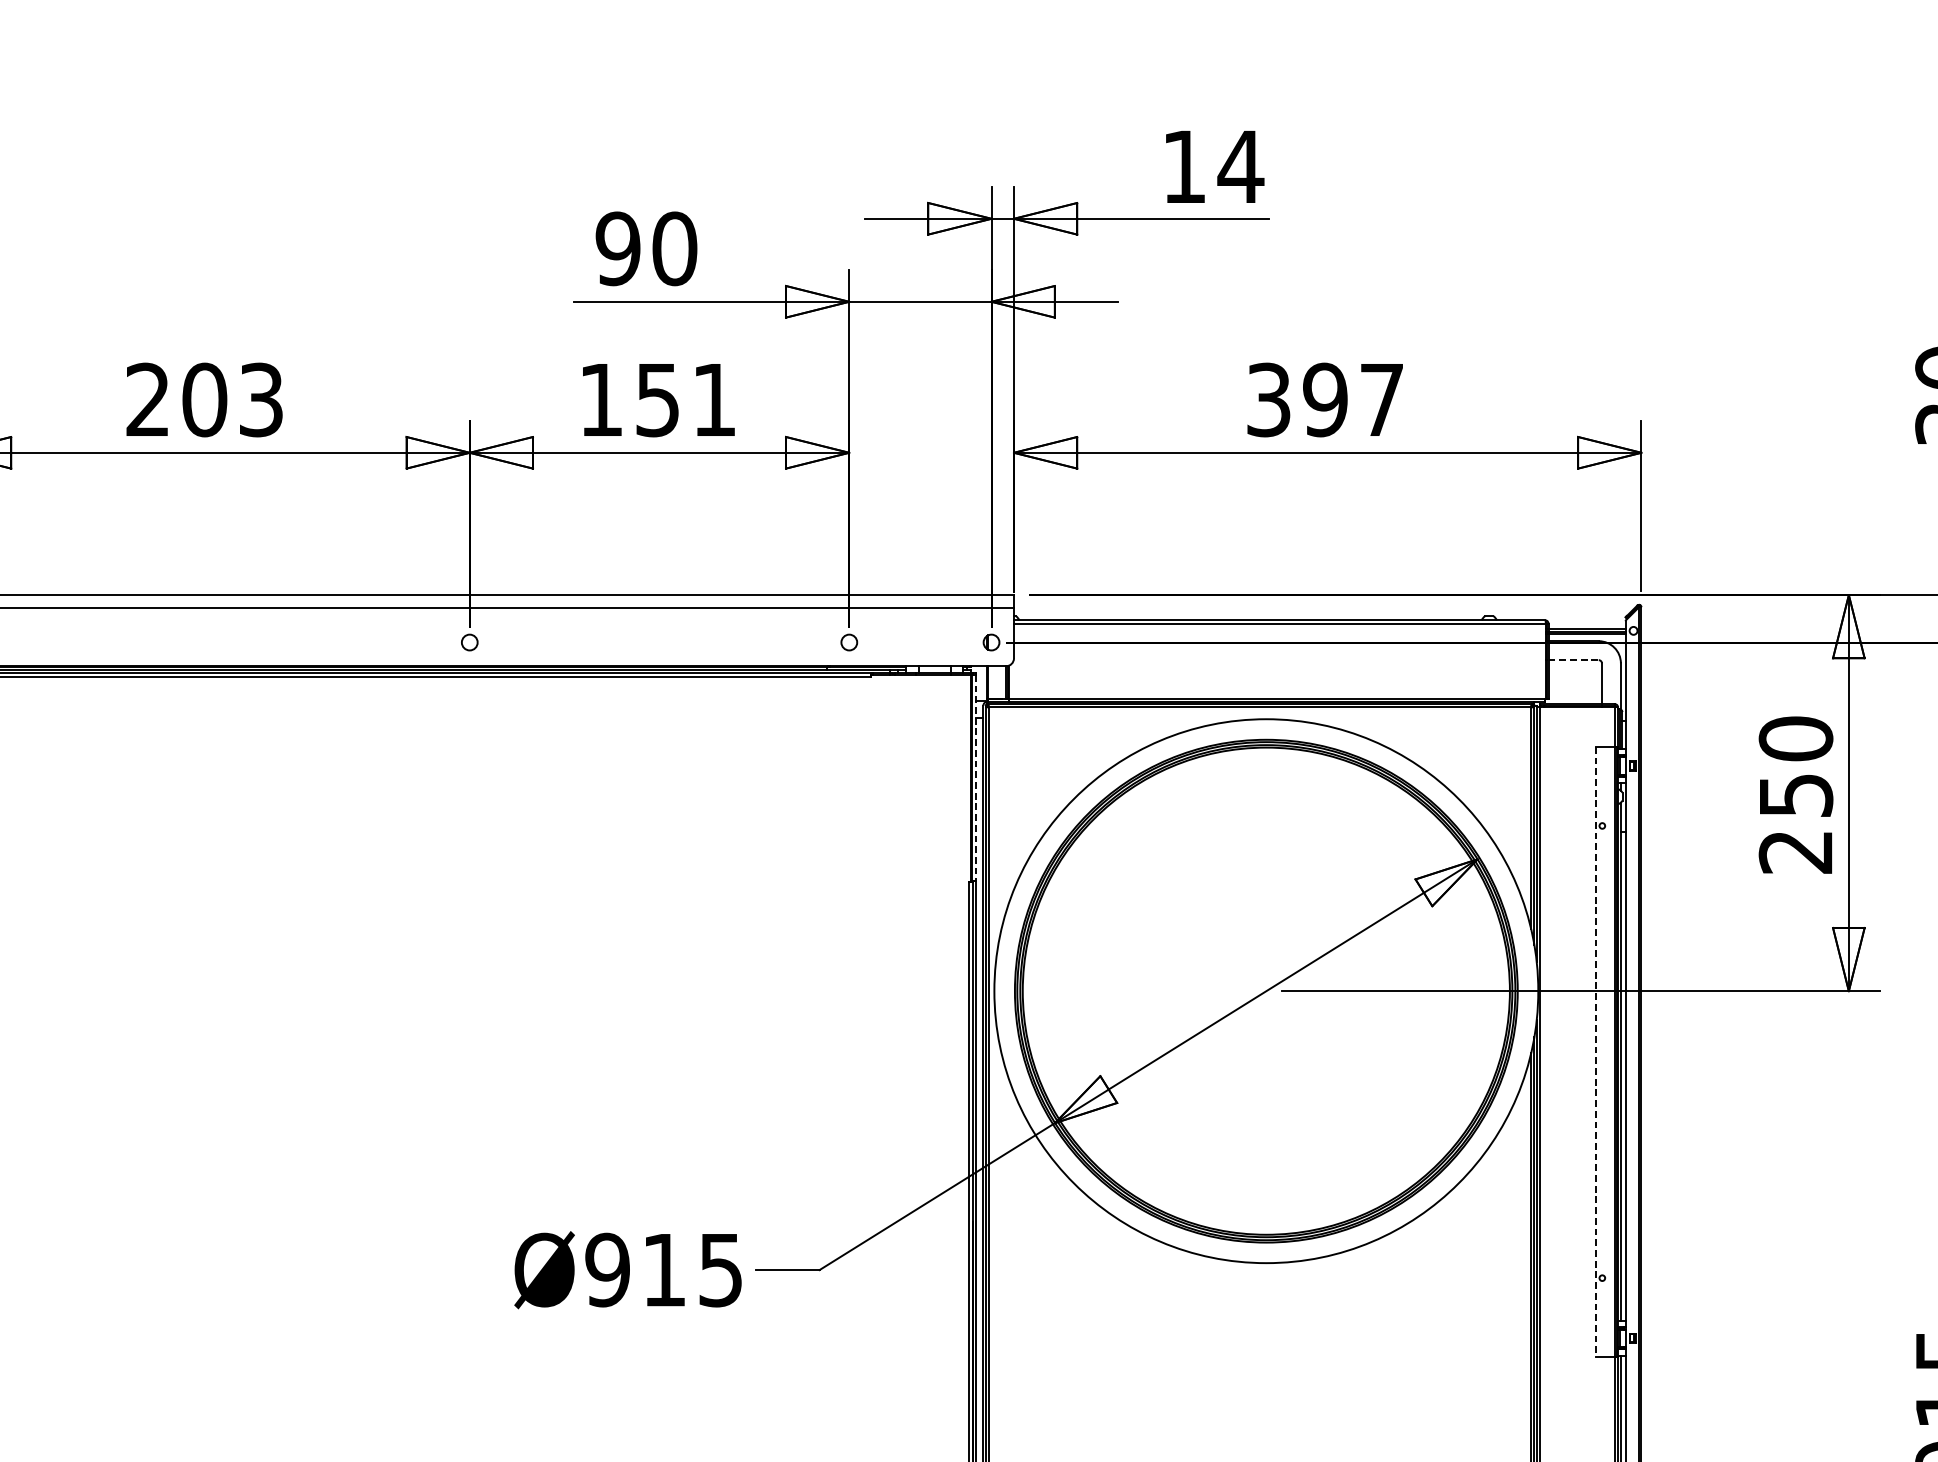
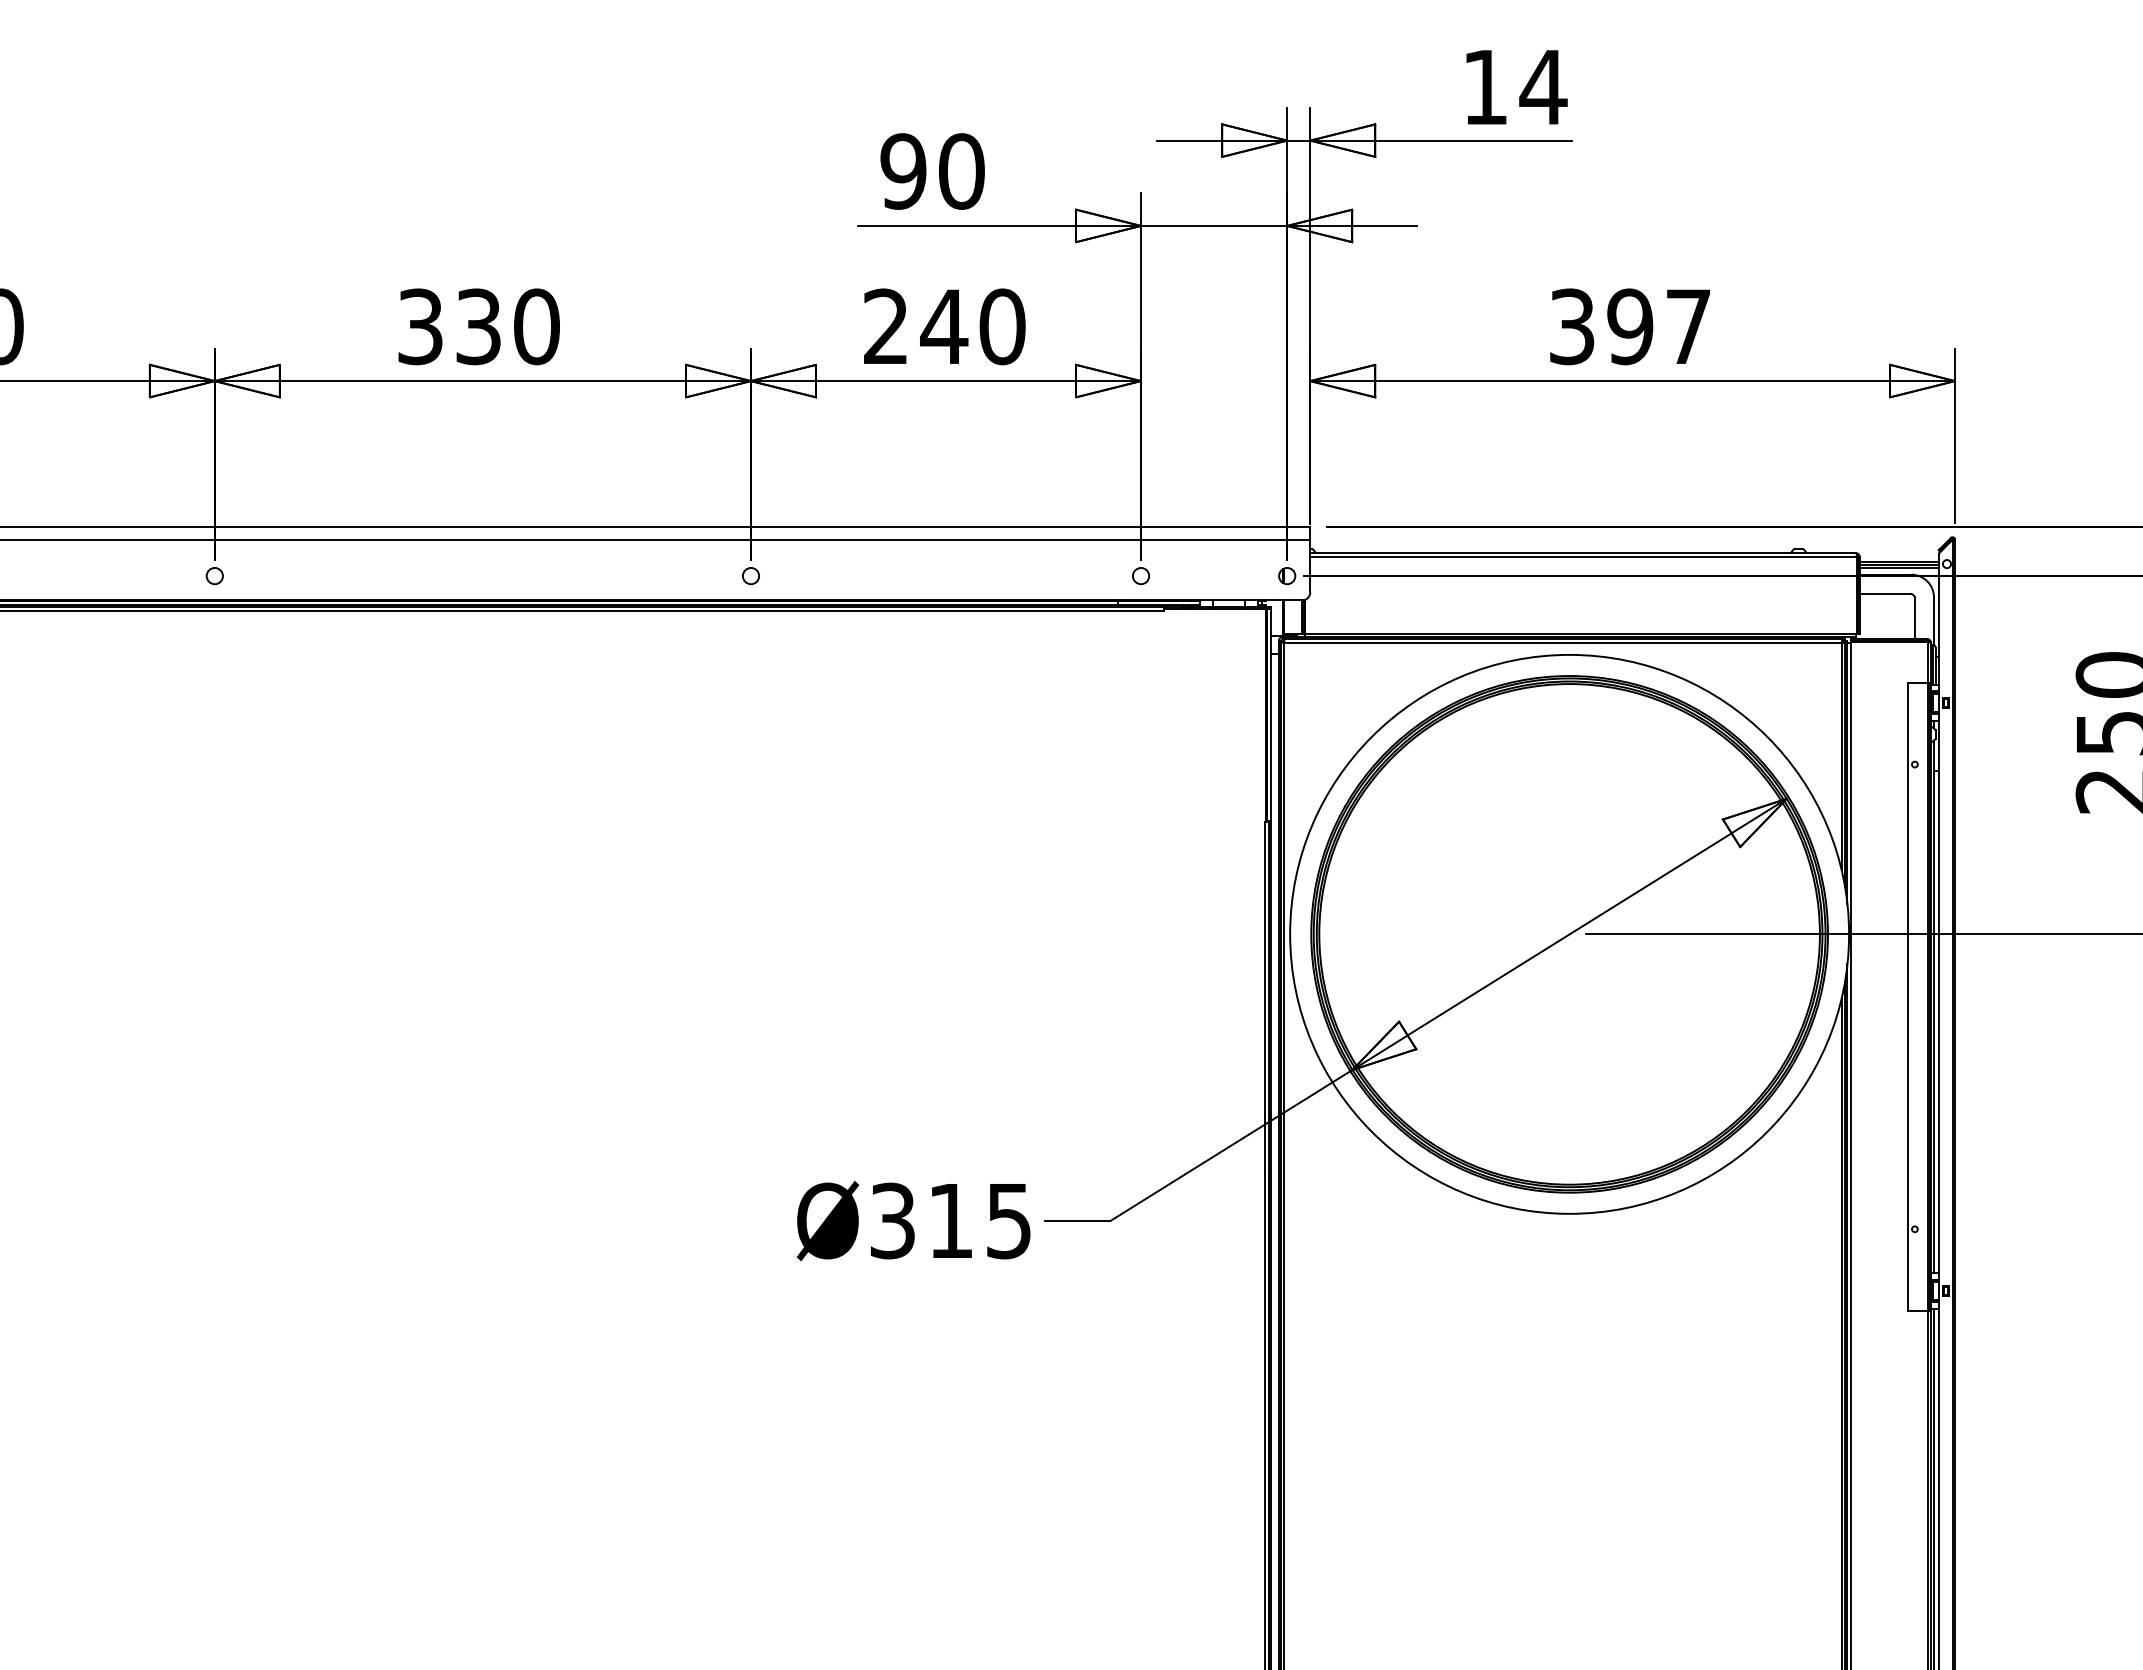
text: (204, 399) -> (478, 326), 203 -> 330
text: (658, 399) -> (944, 326), 151 -> 240
line: (1573, 660) -> (1885, 594), dashed -> solid
line: (976, 778) -> (1271, 715), dashed -> solid
line: (1596, 1051) -> (1908, 996), dashed -> solid
text: (607, 1269) -> (892, 1220), Ø915 -> Ø315

